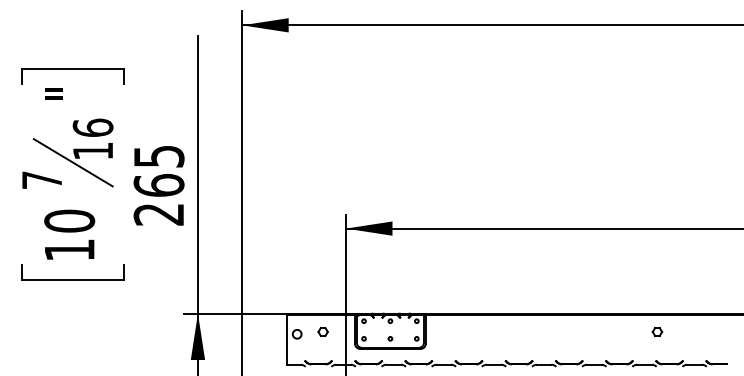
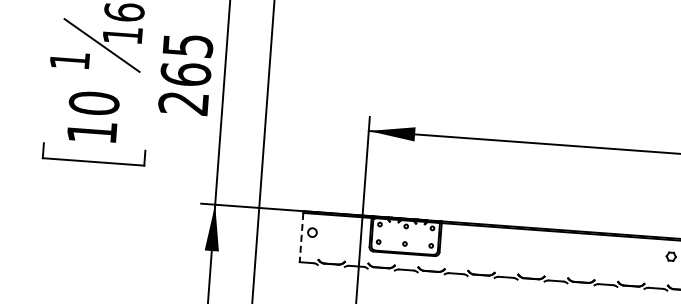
text: (41, 179) -> (69, 59), 7 -> 1
part: (322, 332) -> (337, 232), removed
line: (286, 340) -> (301, 238), solid -> dashed

